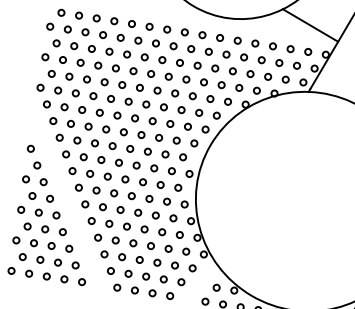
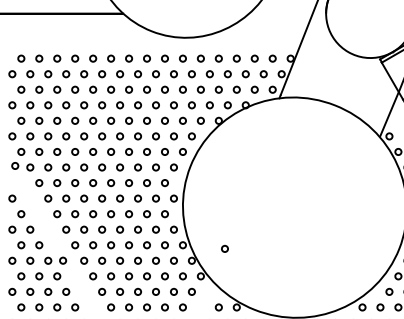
line: (310, 24) -> (270, 31), removed
circle: (39, 116) -> (15, 165), added
circle: (71, 217) -> (63, 260), added
circle: (231, 230) -> (224, 248), added

